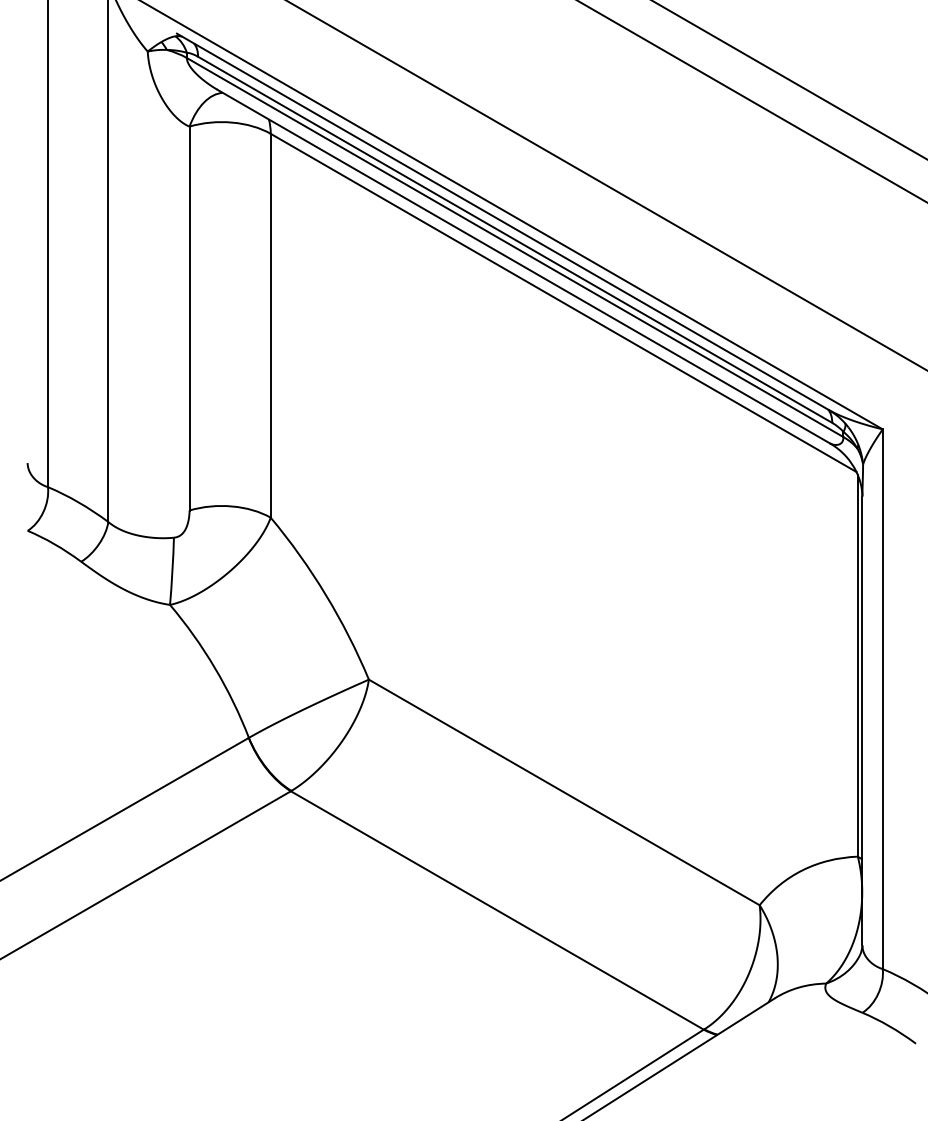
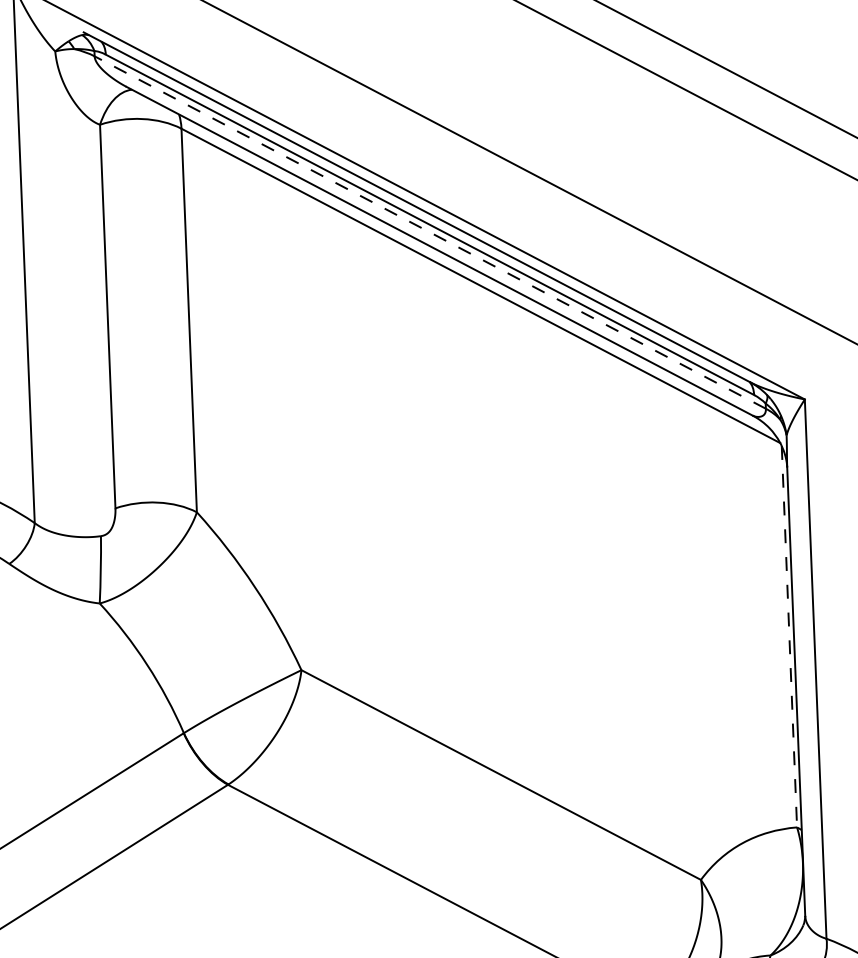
line: (514, 247) -> (429, 232), solid -> dashed
line: (857, 665) -> (789, 636), solid -> dashed

